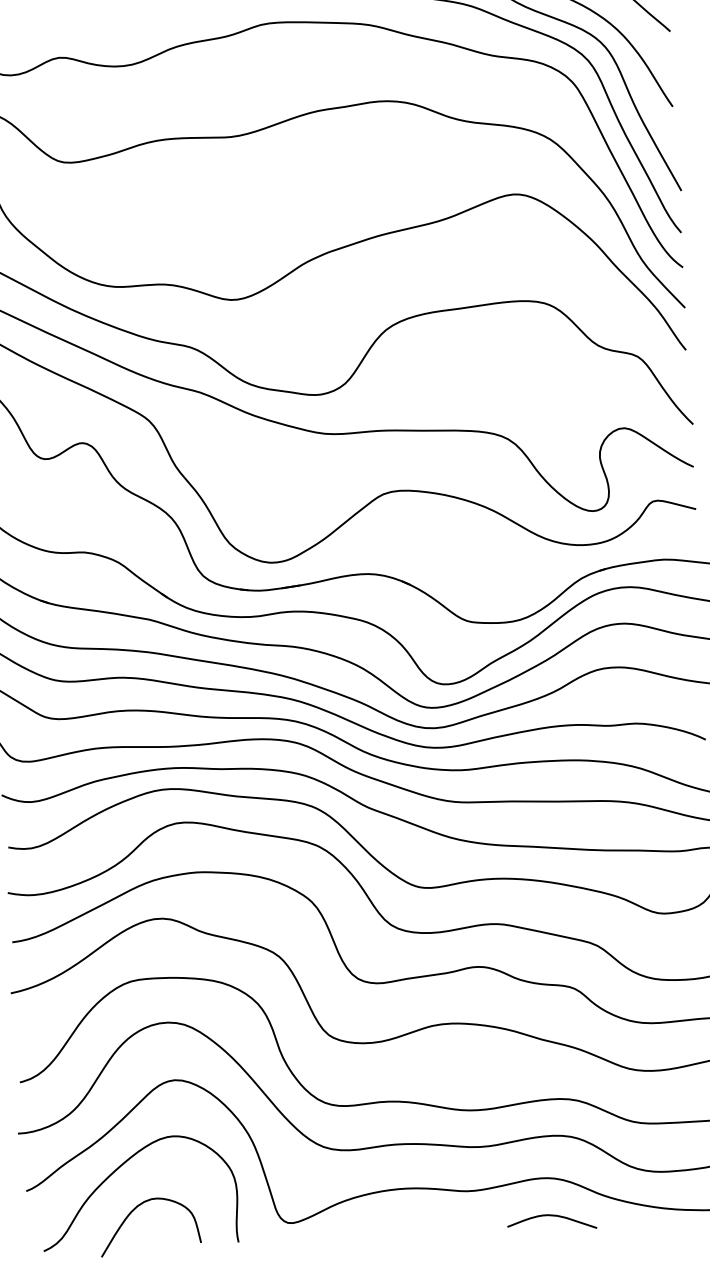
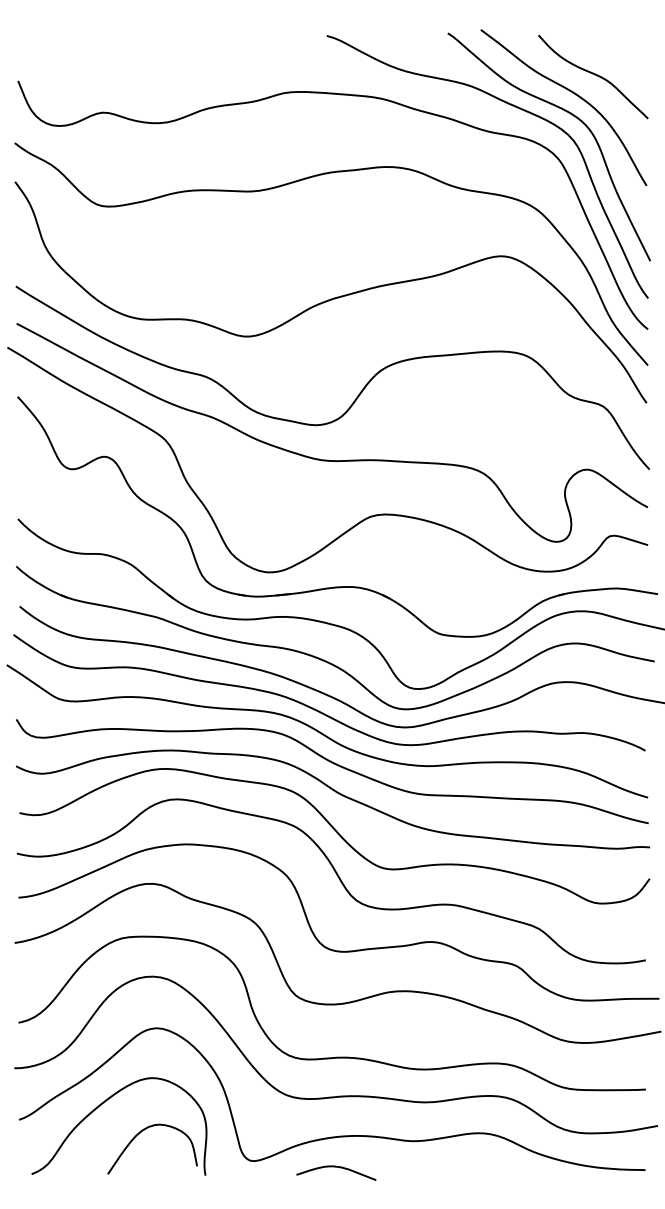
curve: (134, 1210) -> (139, 1134), moved
curve: (551, 1216) -> (336, 1167), moved

